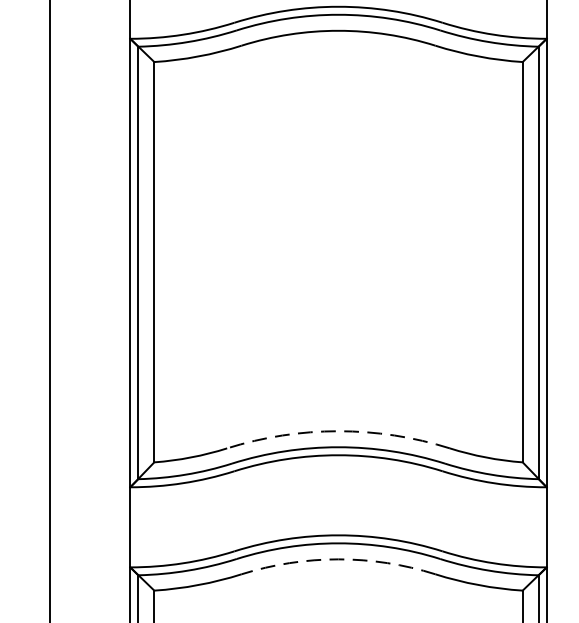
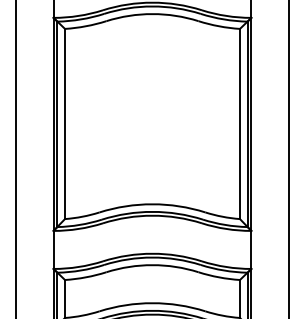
arc: (338, 431) -> (152, 204), dashed -> solid
arc: (338, 560) -> (152, 265), dashed -> solid

